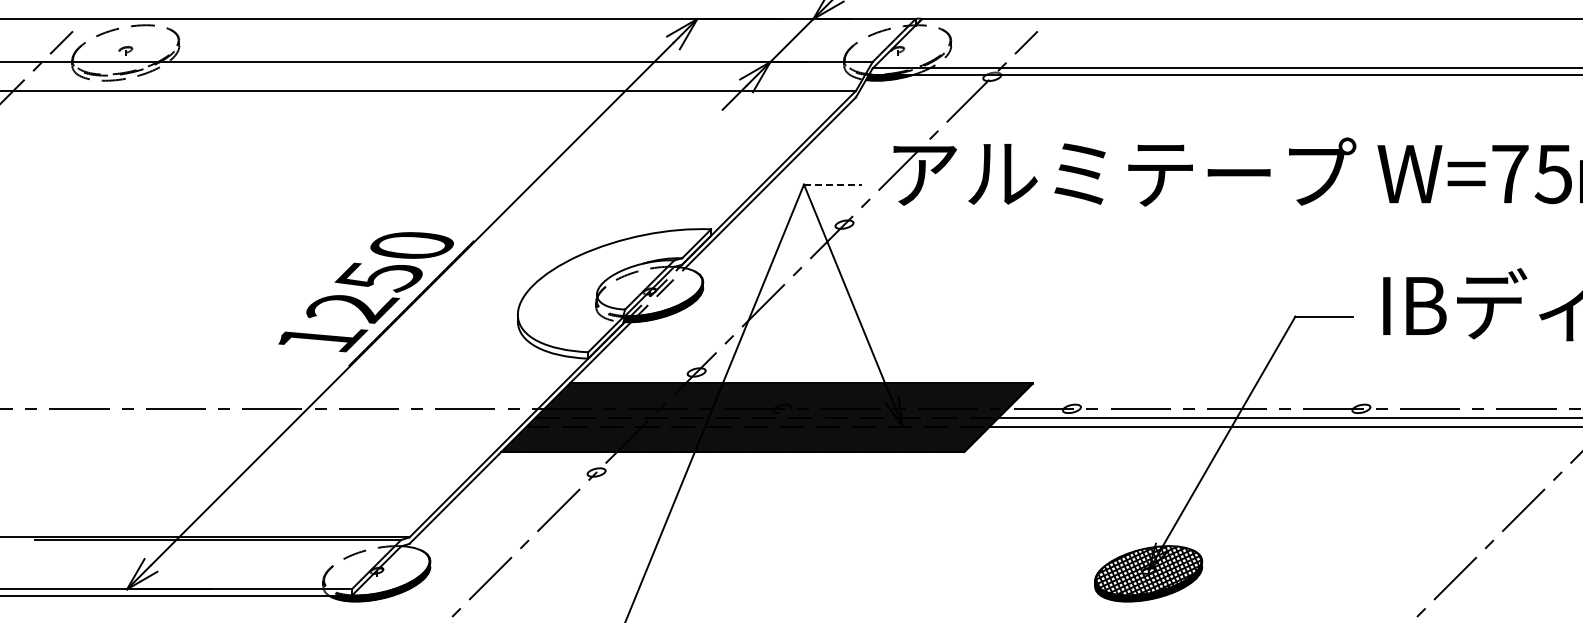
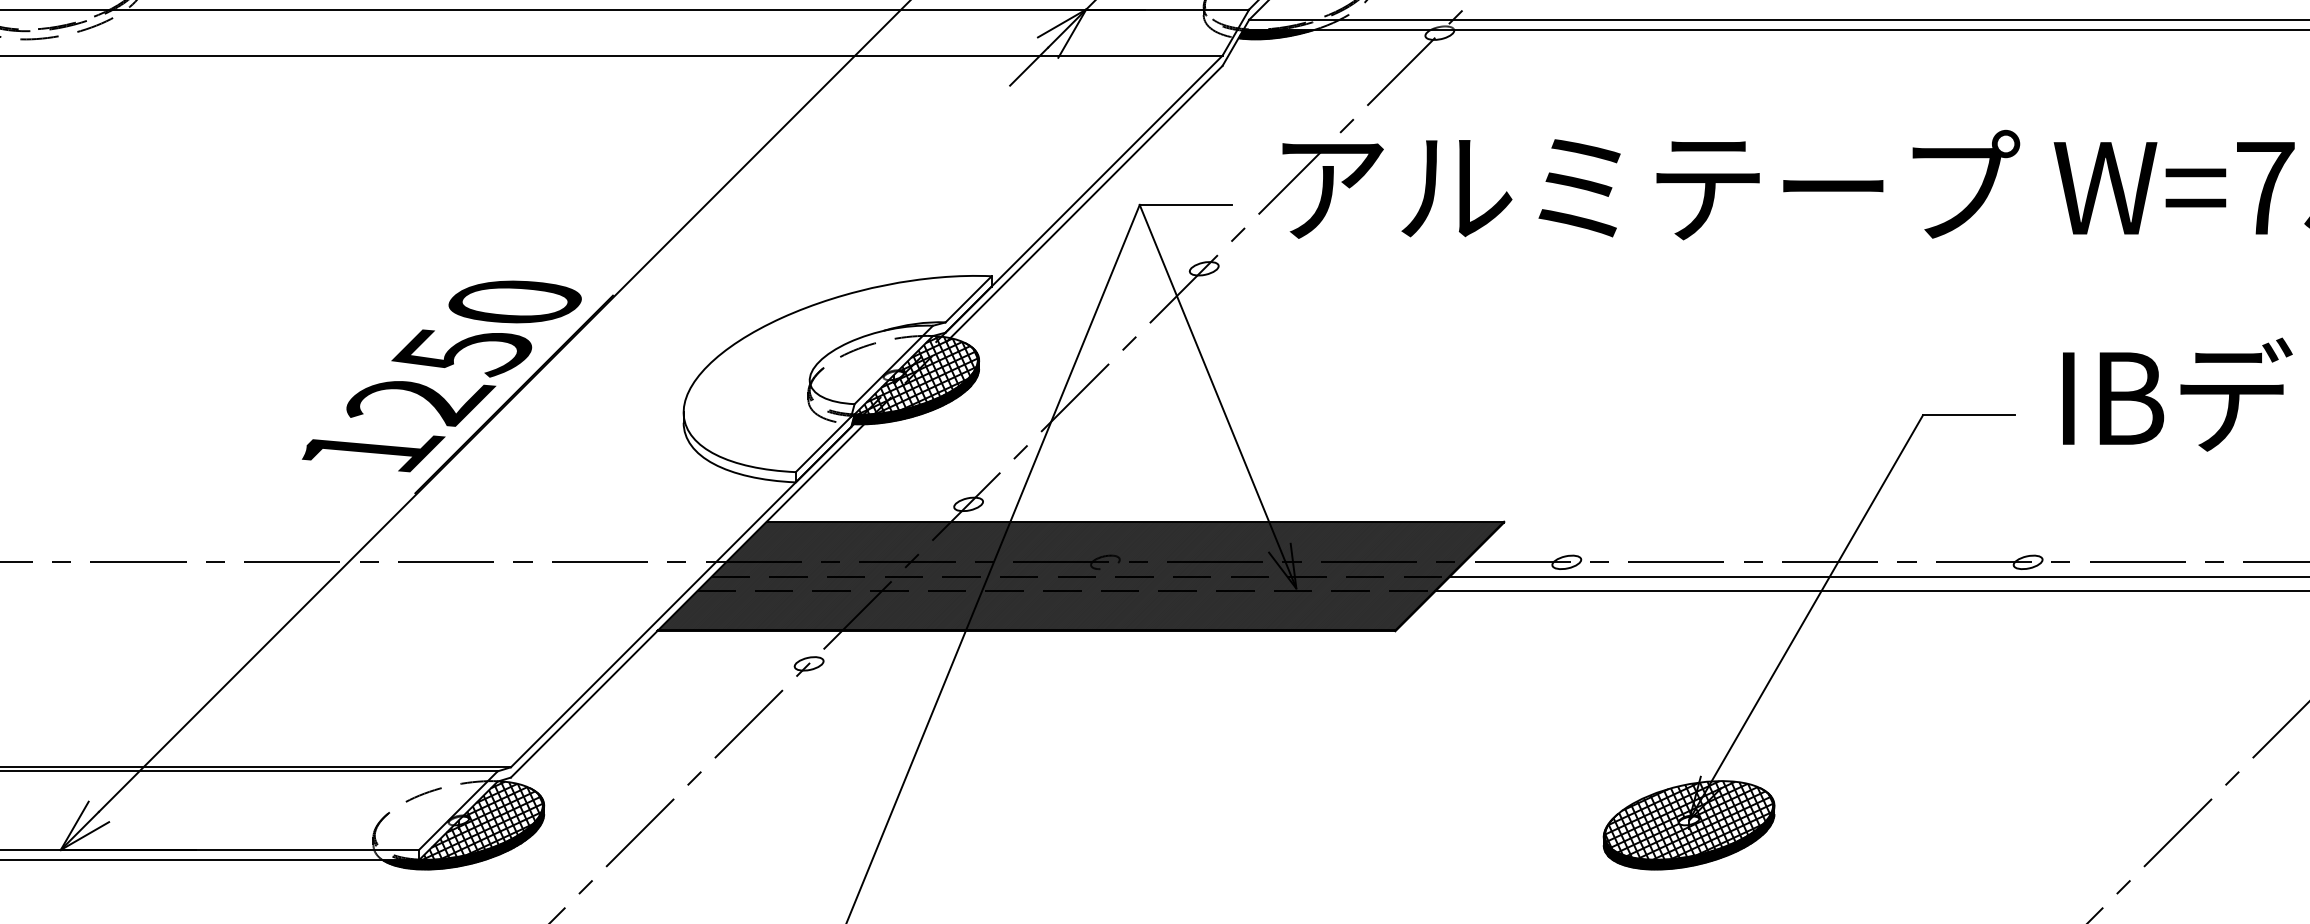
line: (832, 184) -> (1185, 204), dashed -> solid
hatch: (664, 291) -> (917, 375), added
hatch: (391, 570) -> (482, 820), added

